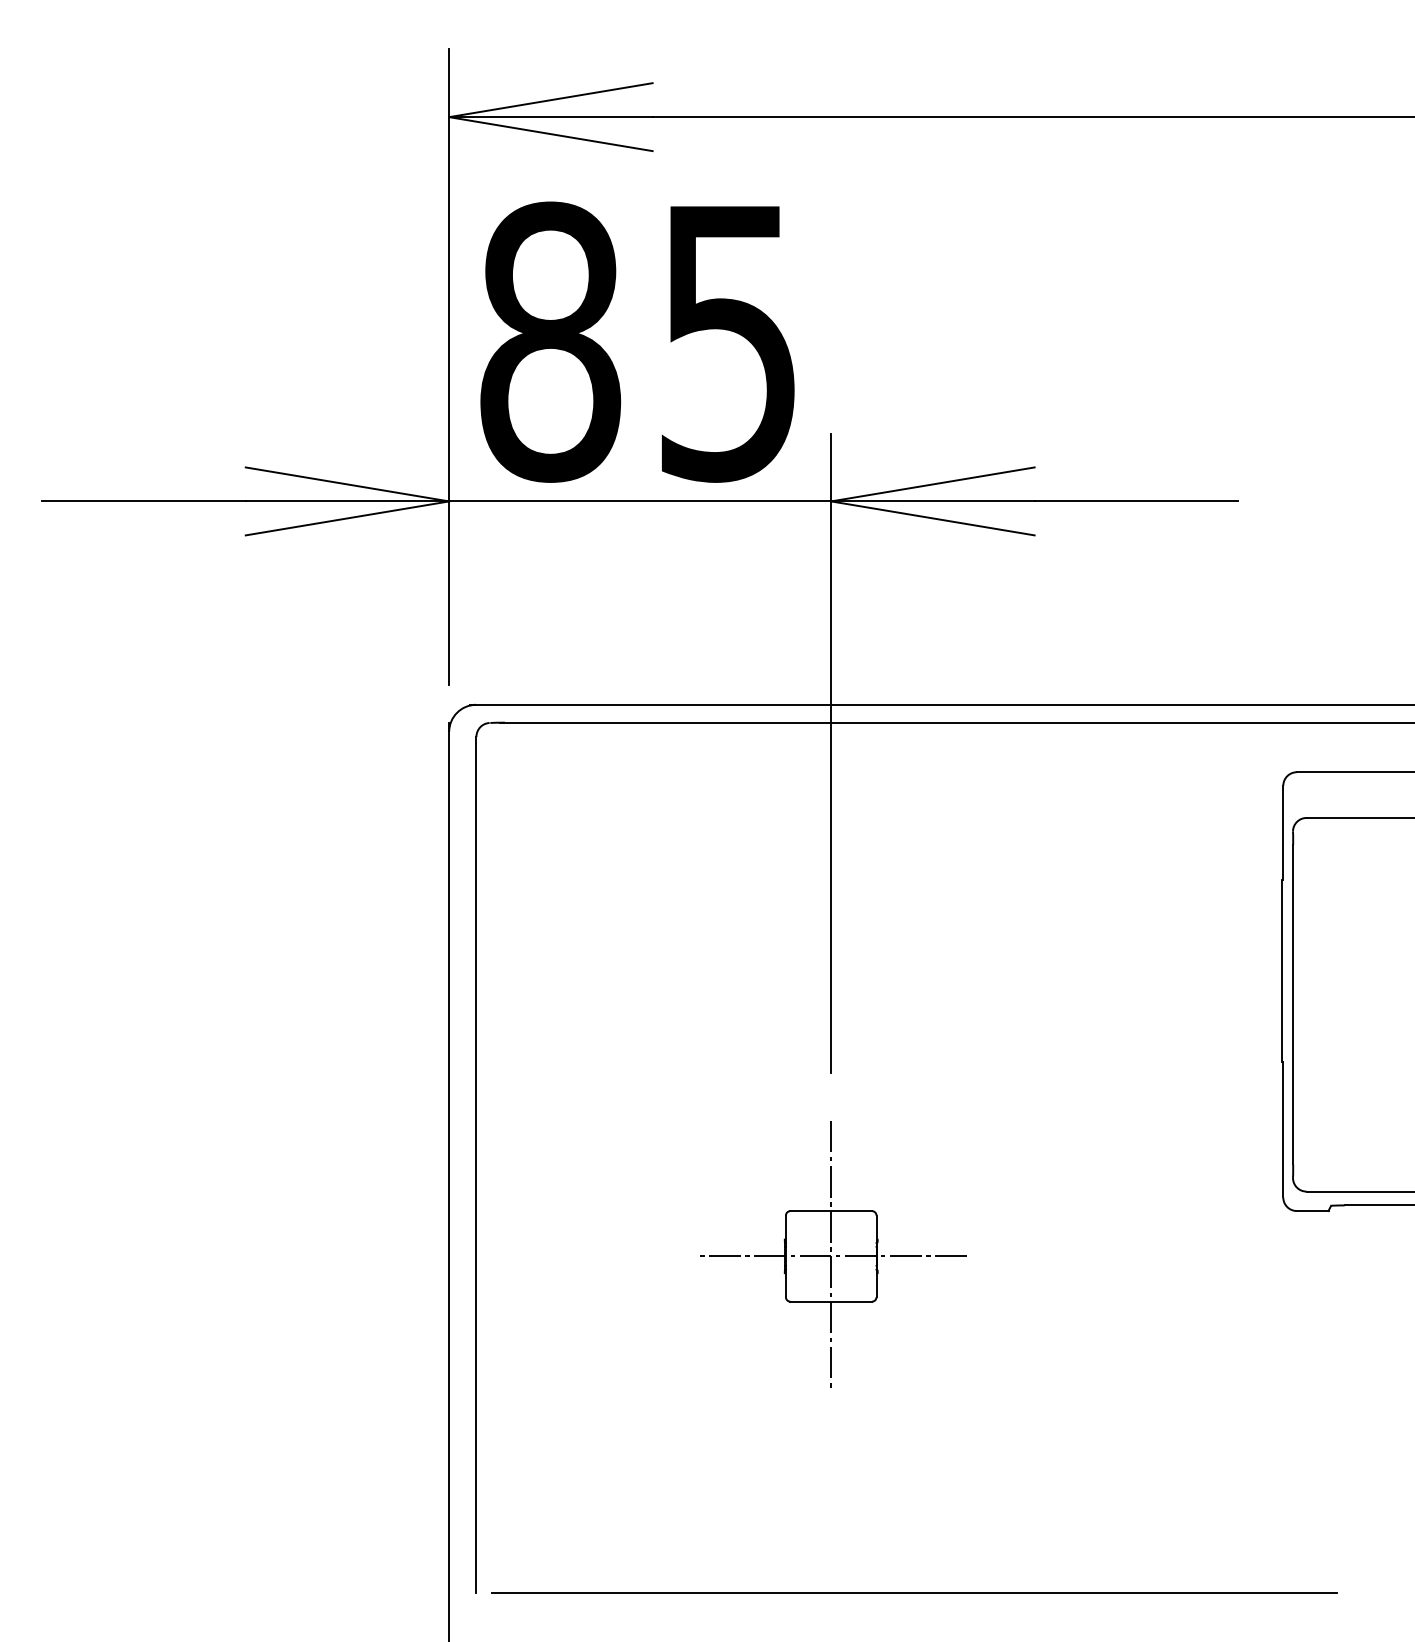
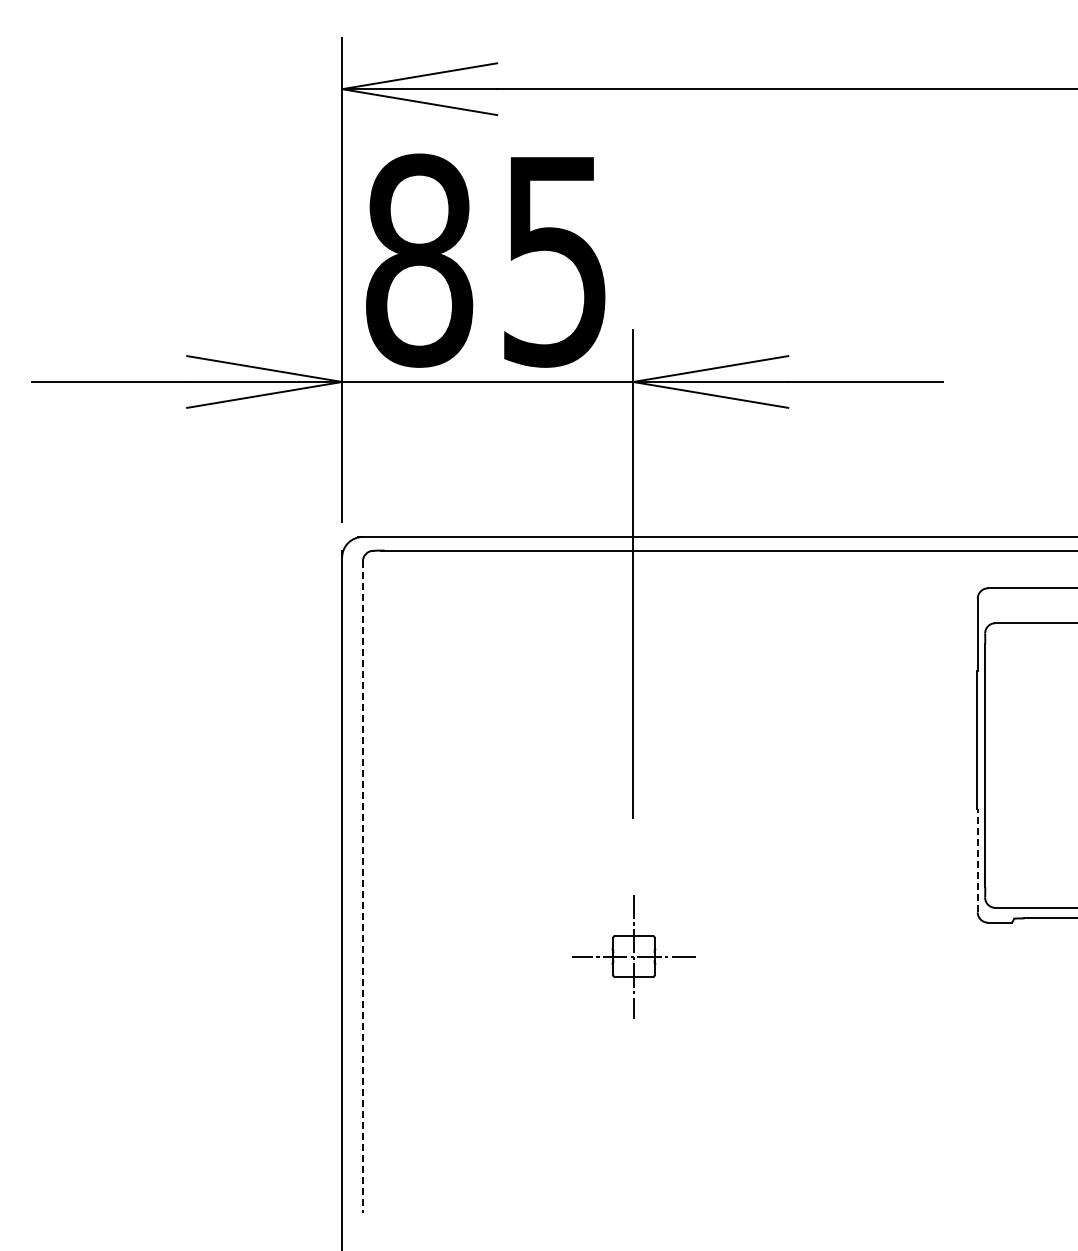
line: (1282, 1129) -> (977, 860), solid -> dashed
line: (475, 1164) -> (362, 887), solid -> dashed
part: (832, 1254) -> (634, 955), size x0.6
line: (914, 1592) -> (696, 1213), removed

